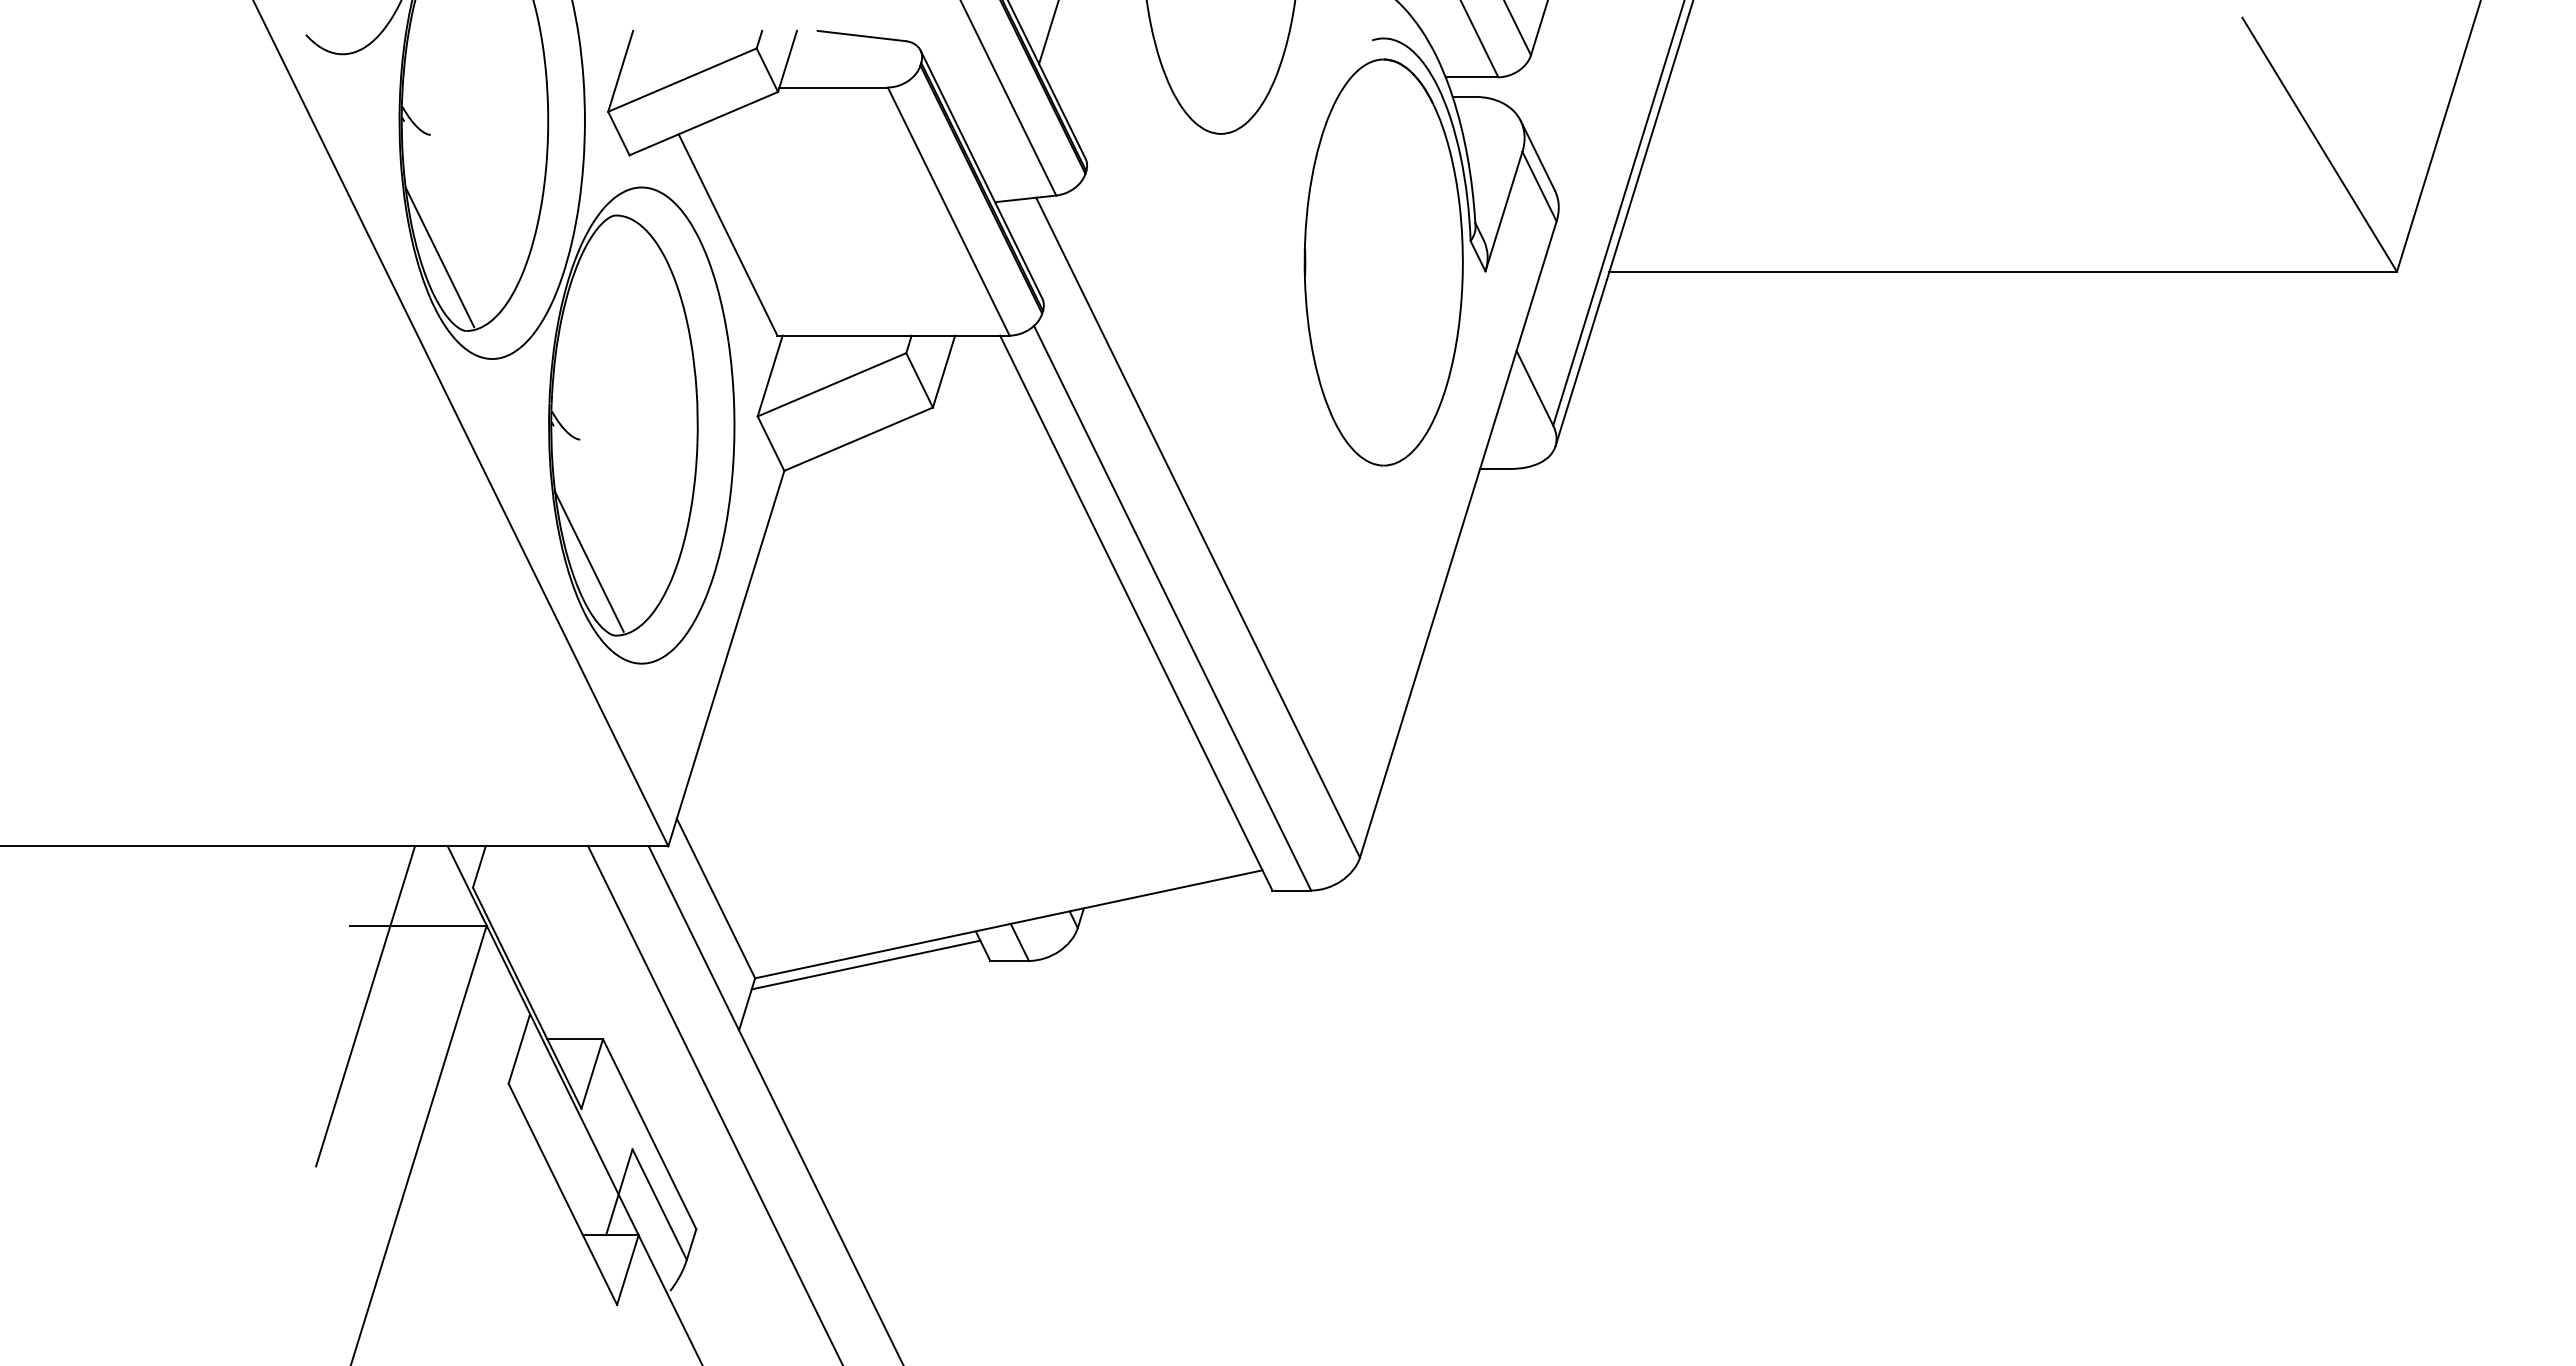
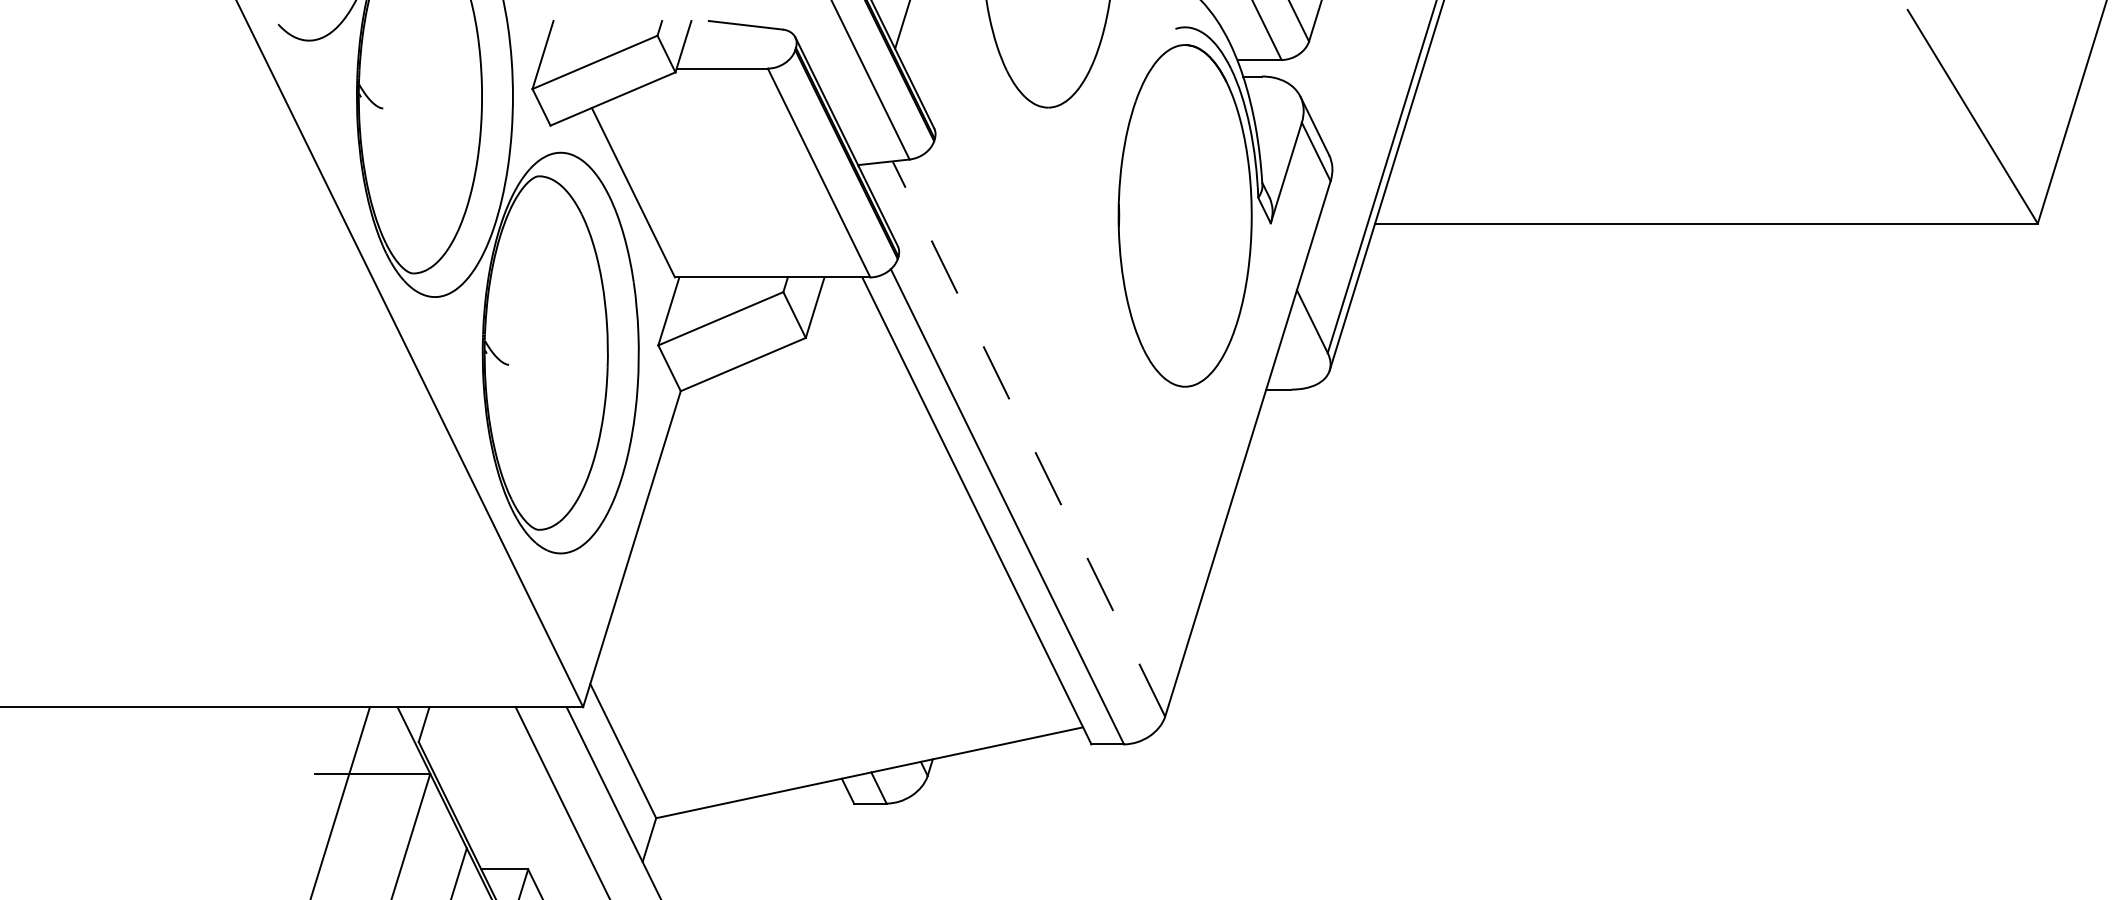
line: (439, 257) -> (390, 211), removed
line: (1198, 527) -> (1029, 438), solid -> dashed
line: (589, 561) -> (516, 467), removed
line: (865, 964) -> (749, 806), removed

